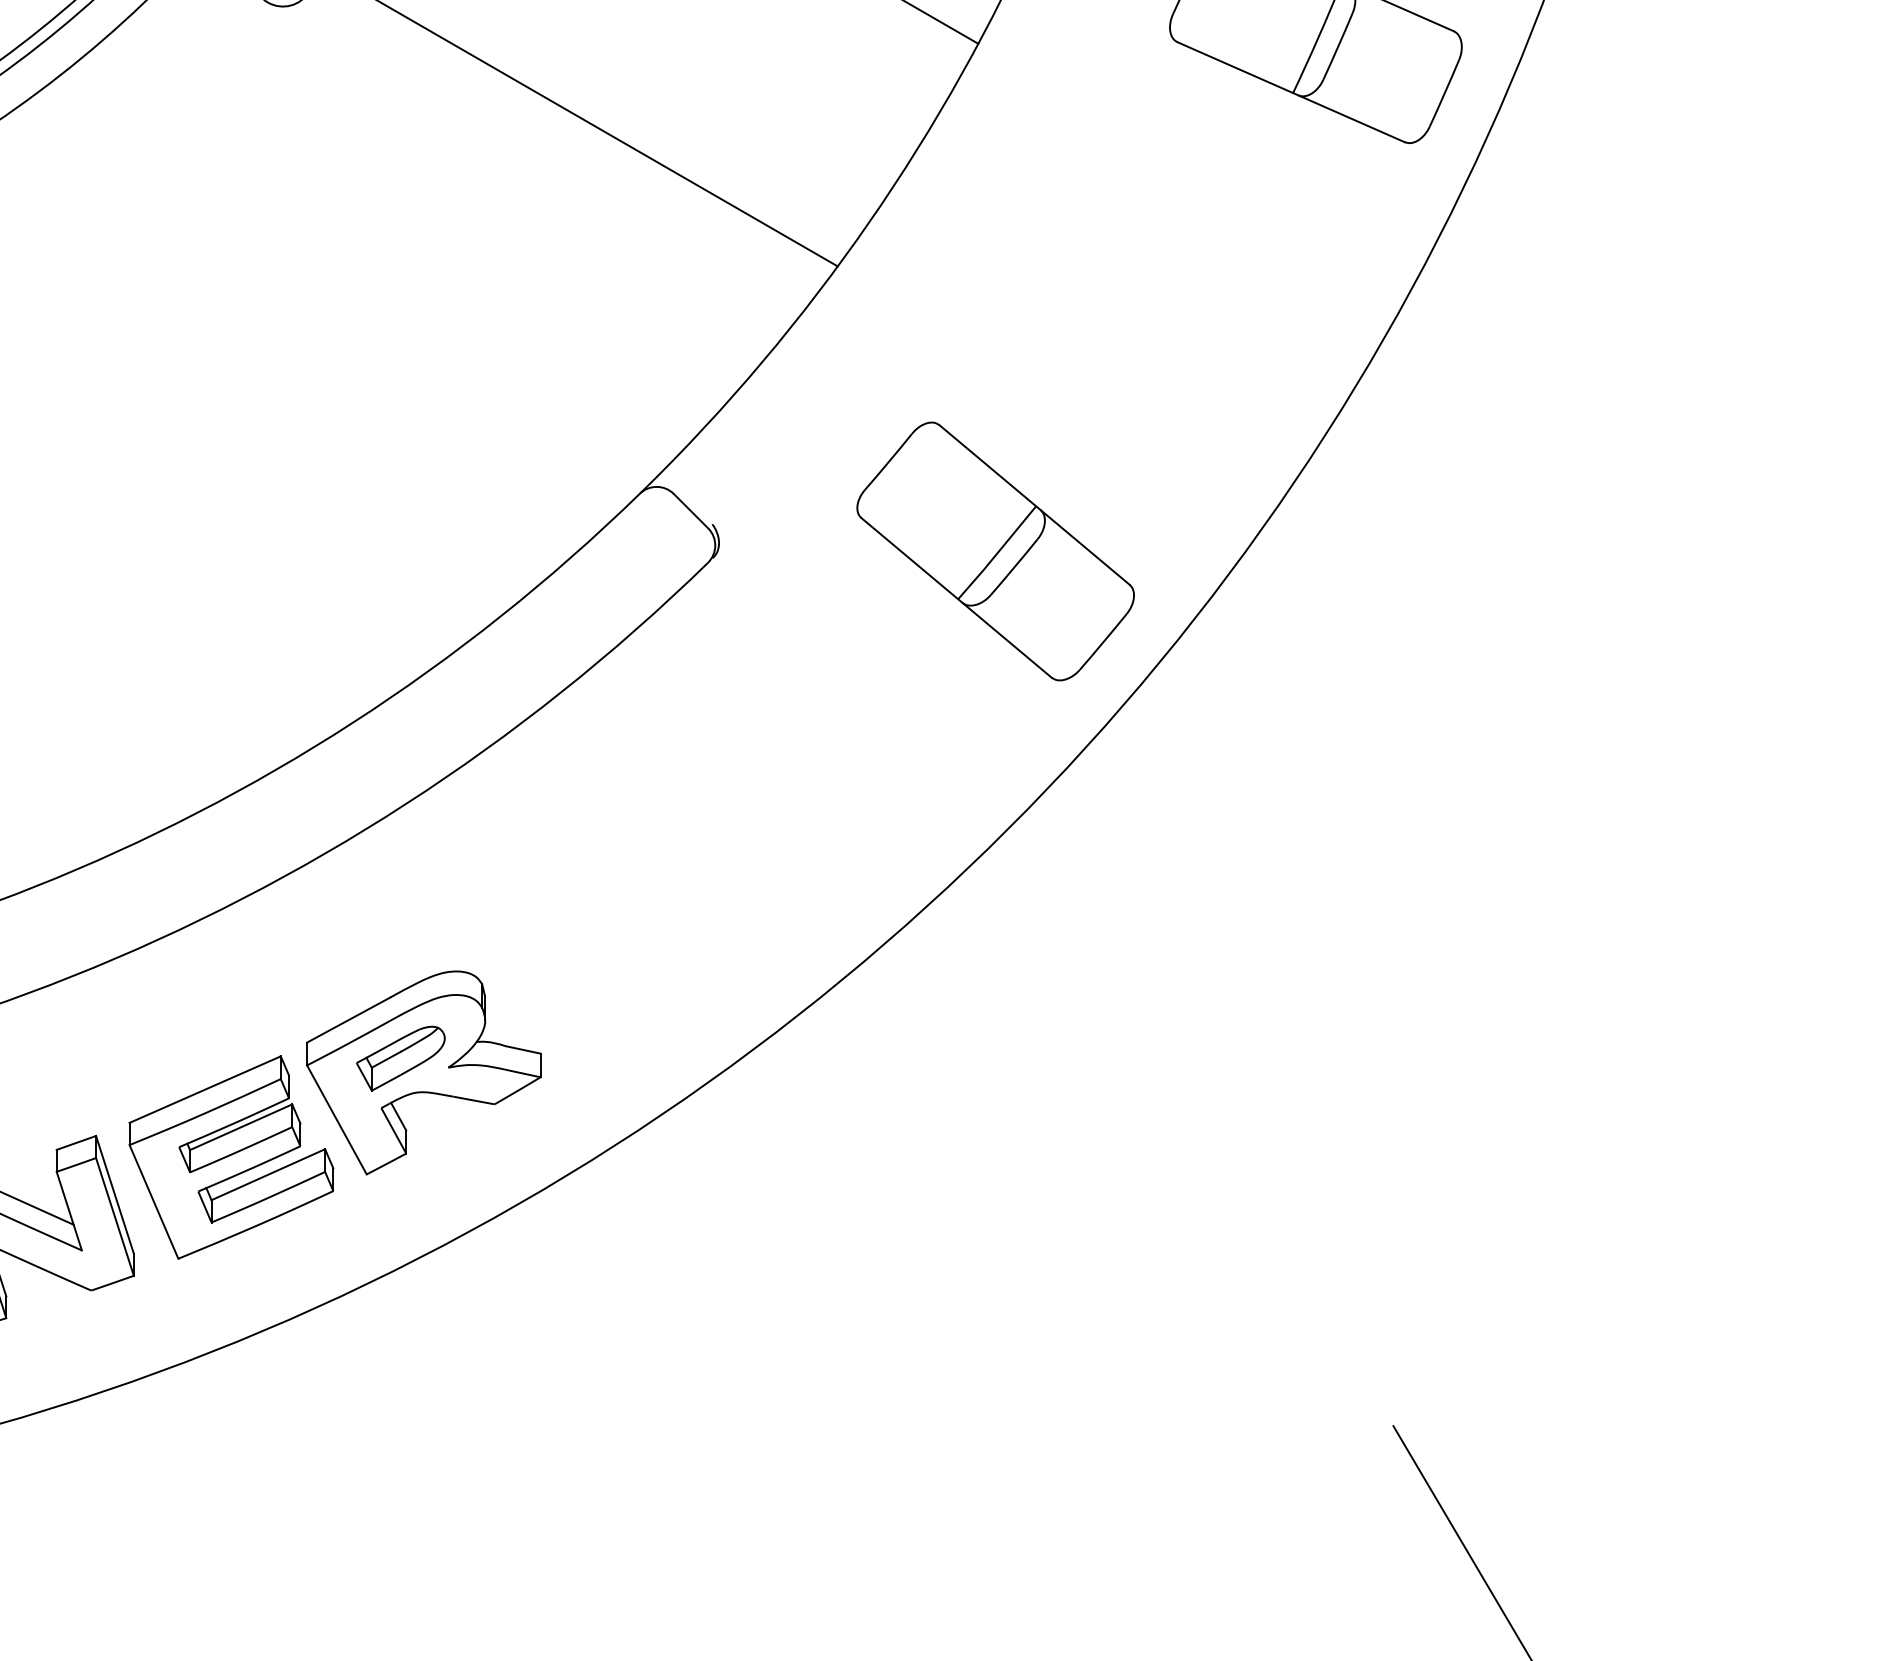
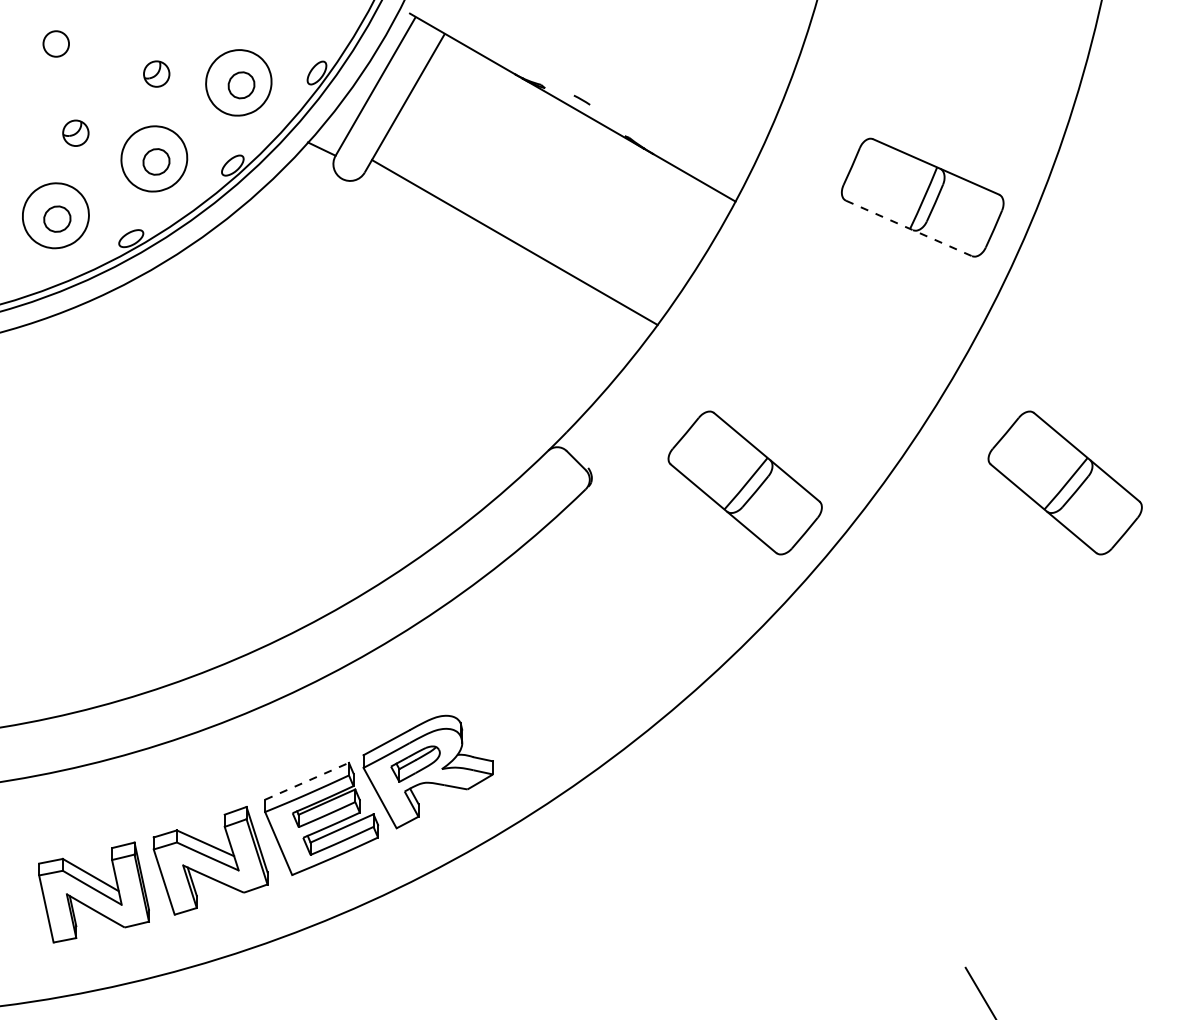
line: (1292, 92) -> (909, 228), solid -> dashed
part: (1571, 550) -> (1064, 482), added
line: (205, 1089) -> (307, 781), solid -> dashed

